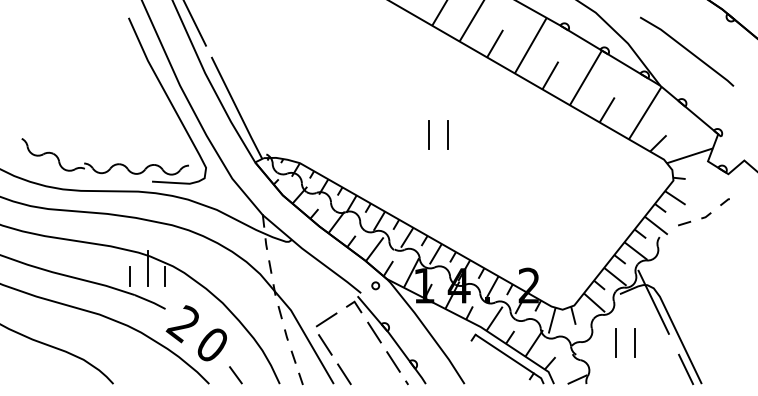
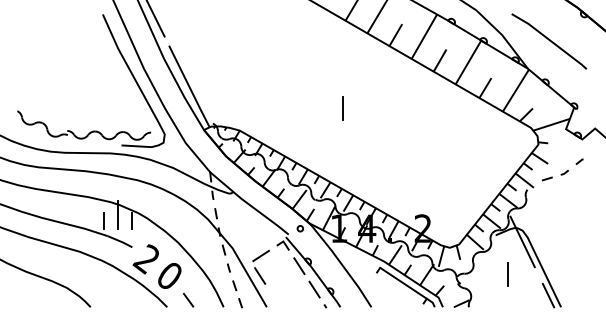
line: (447, 135) -> (357, 108), removed
line: (616, 343) -> (492, 274), removed
line: (344, 374) -> (275, 299), removed

